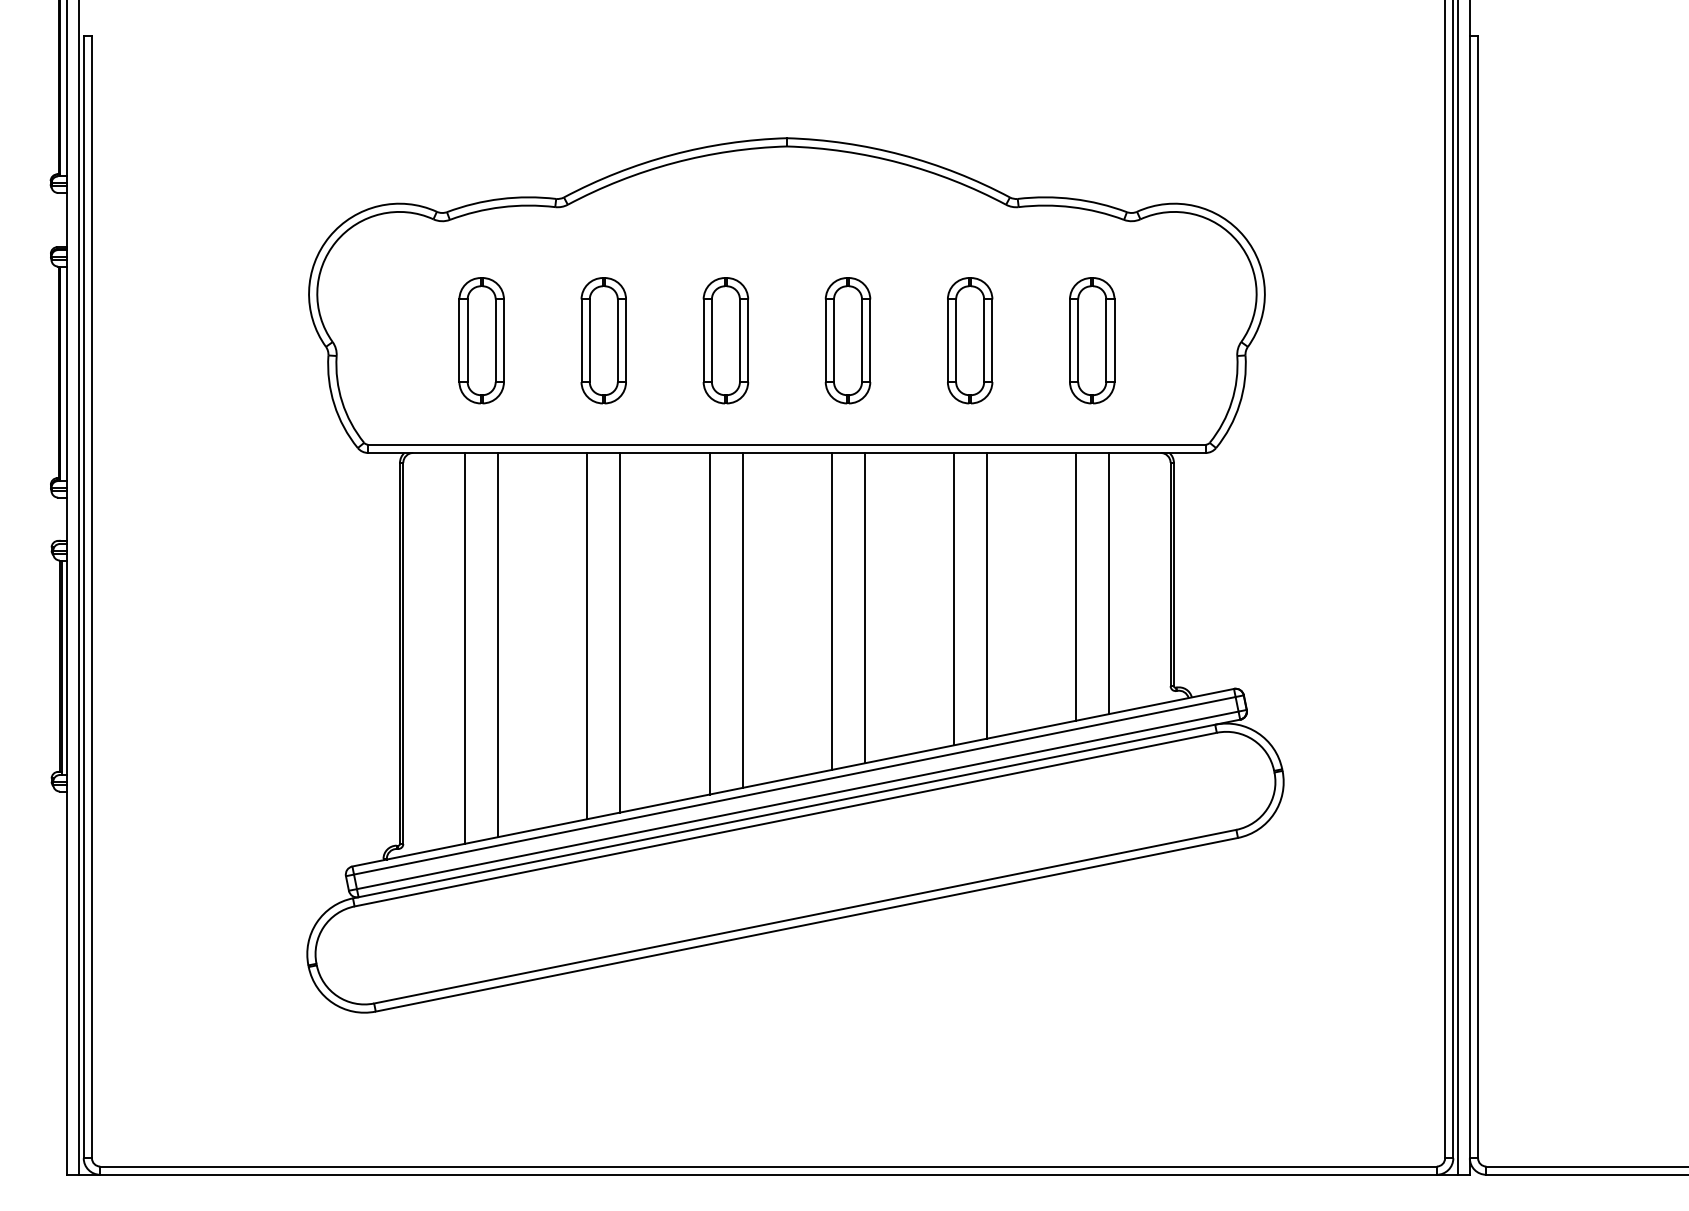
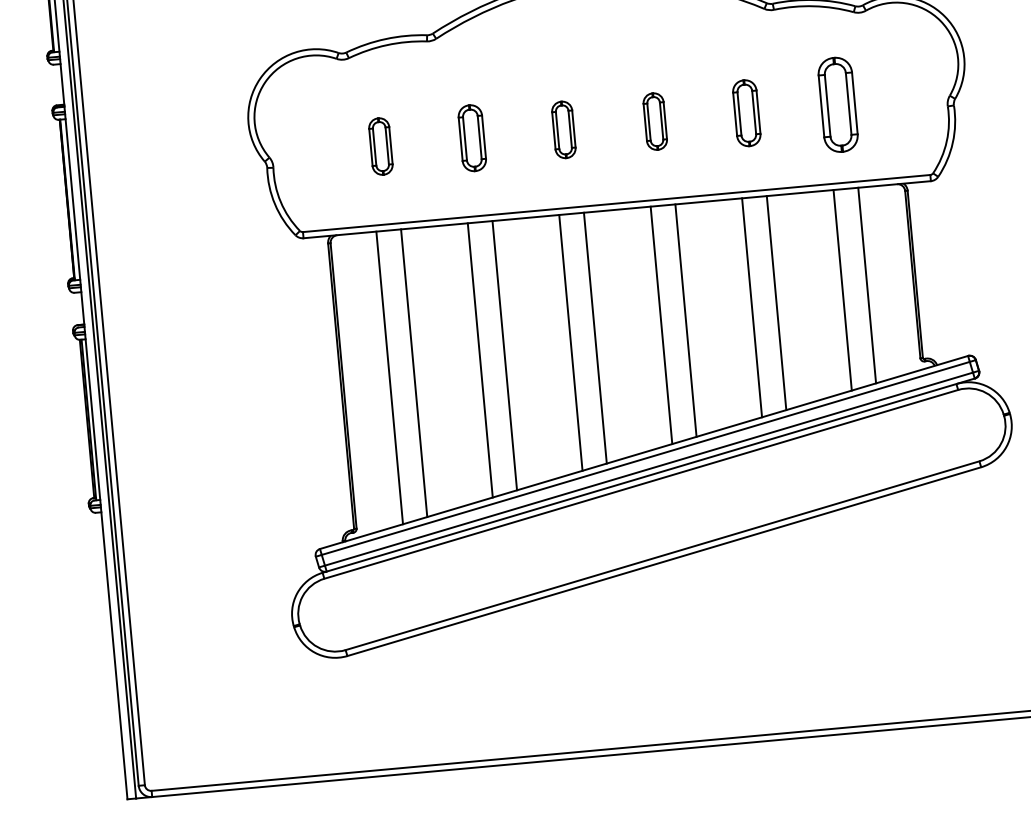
part: (481, 340) -> (380, 146), size x0.6
part: (603, 340) -> (472, 138), size x0.7
part: (725, 340) -> (563, 129), size x0.6
part: (847, 340) -> (654, 121), size x0.6
part: (970, 340) -> (746, 113), size x0.7

